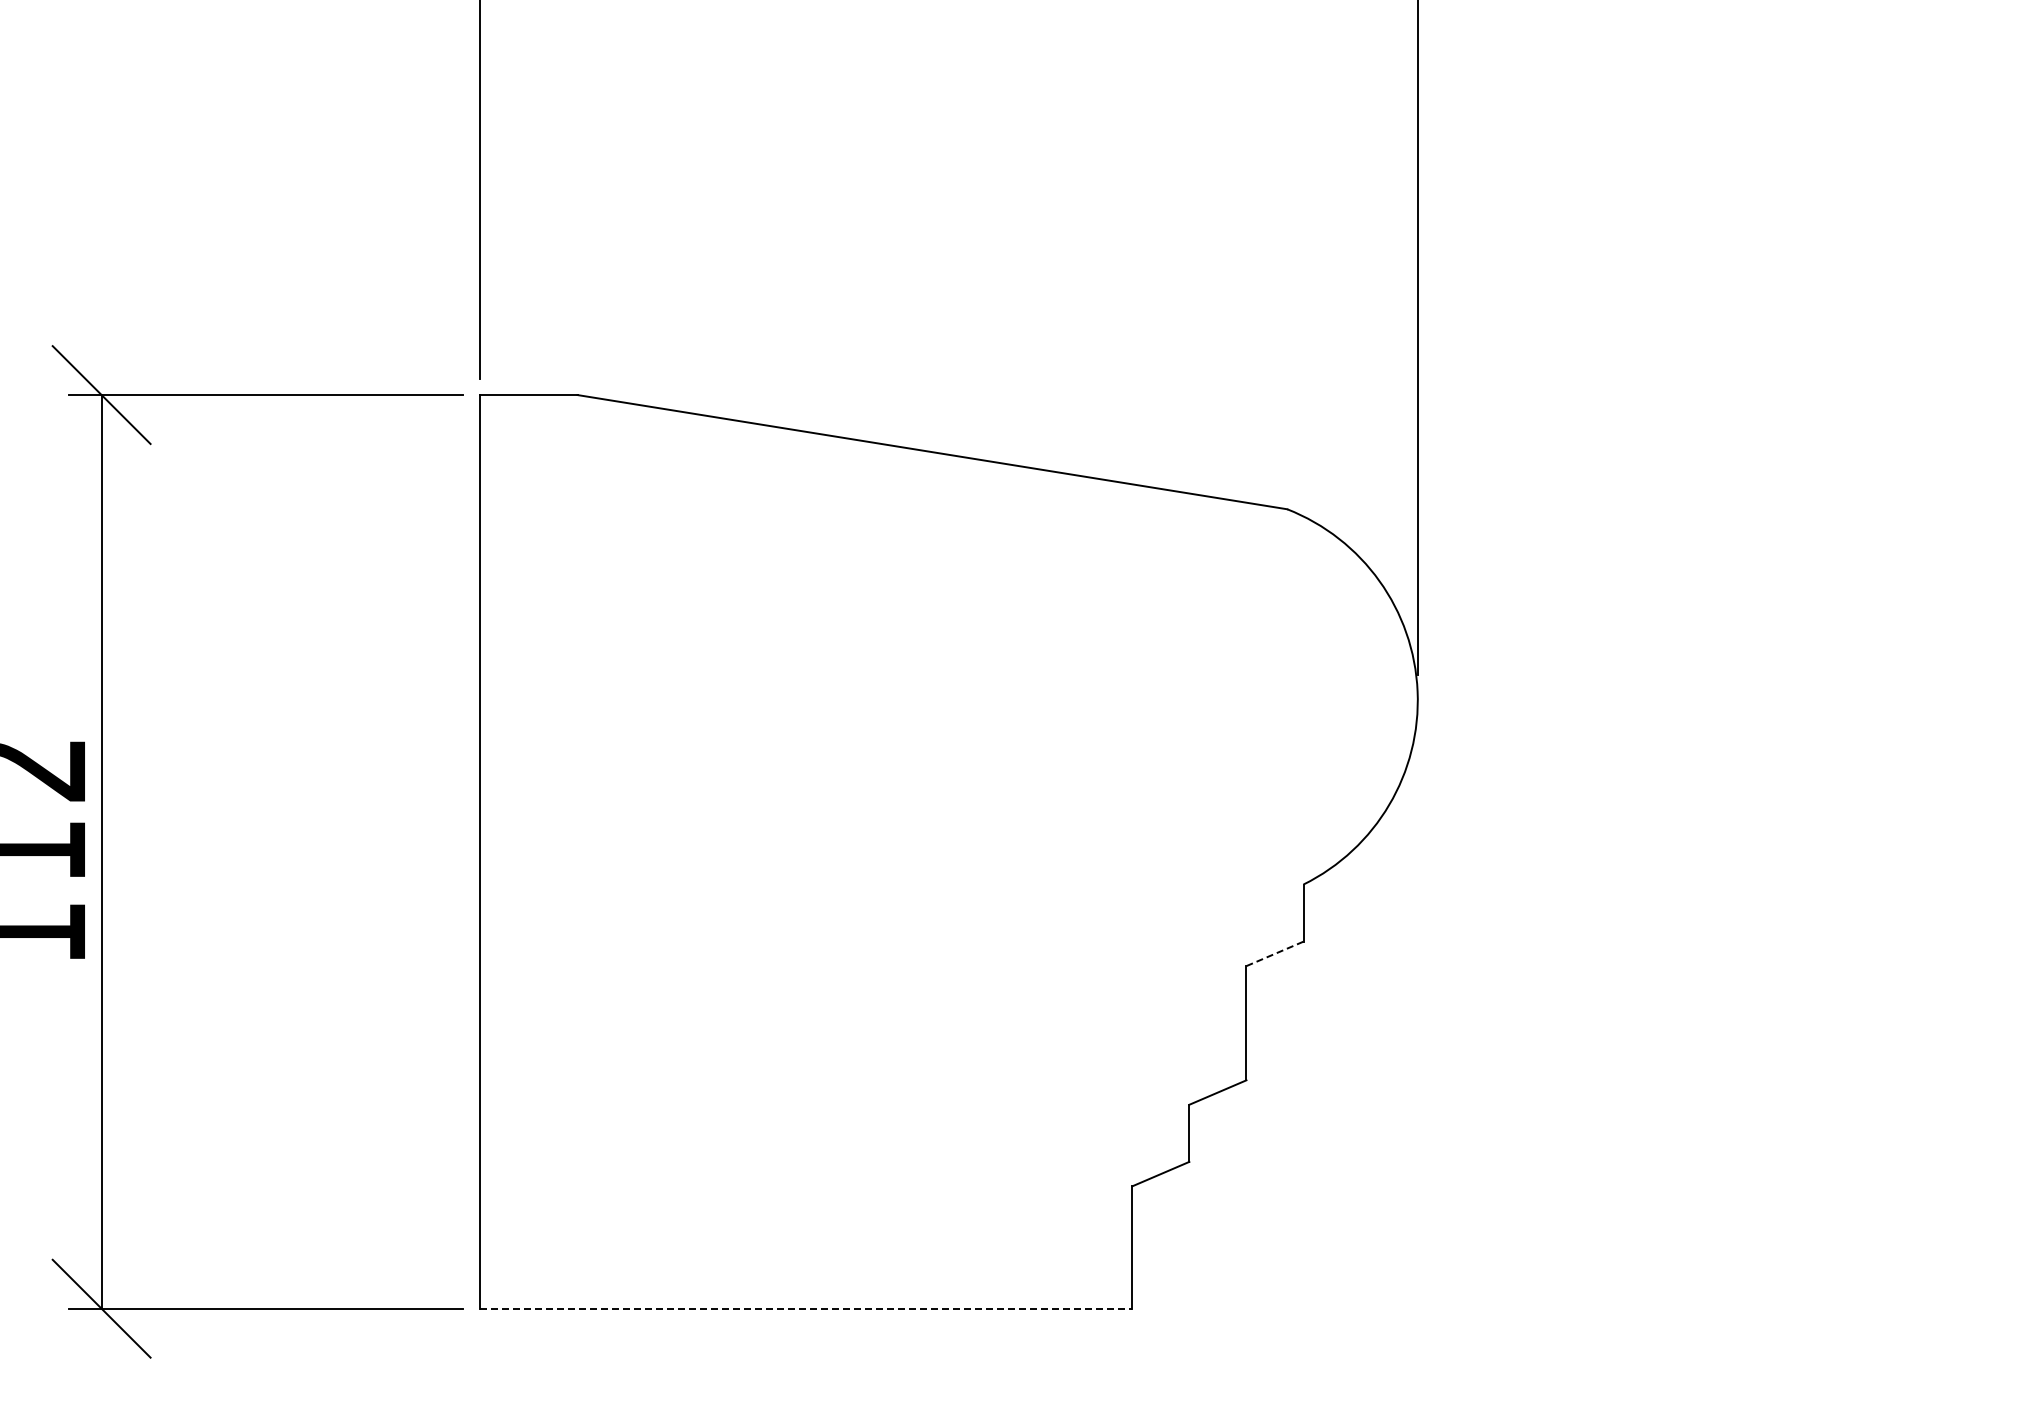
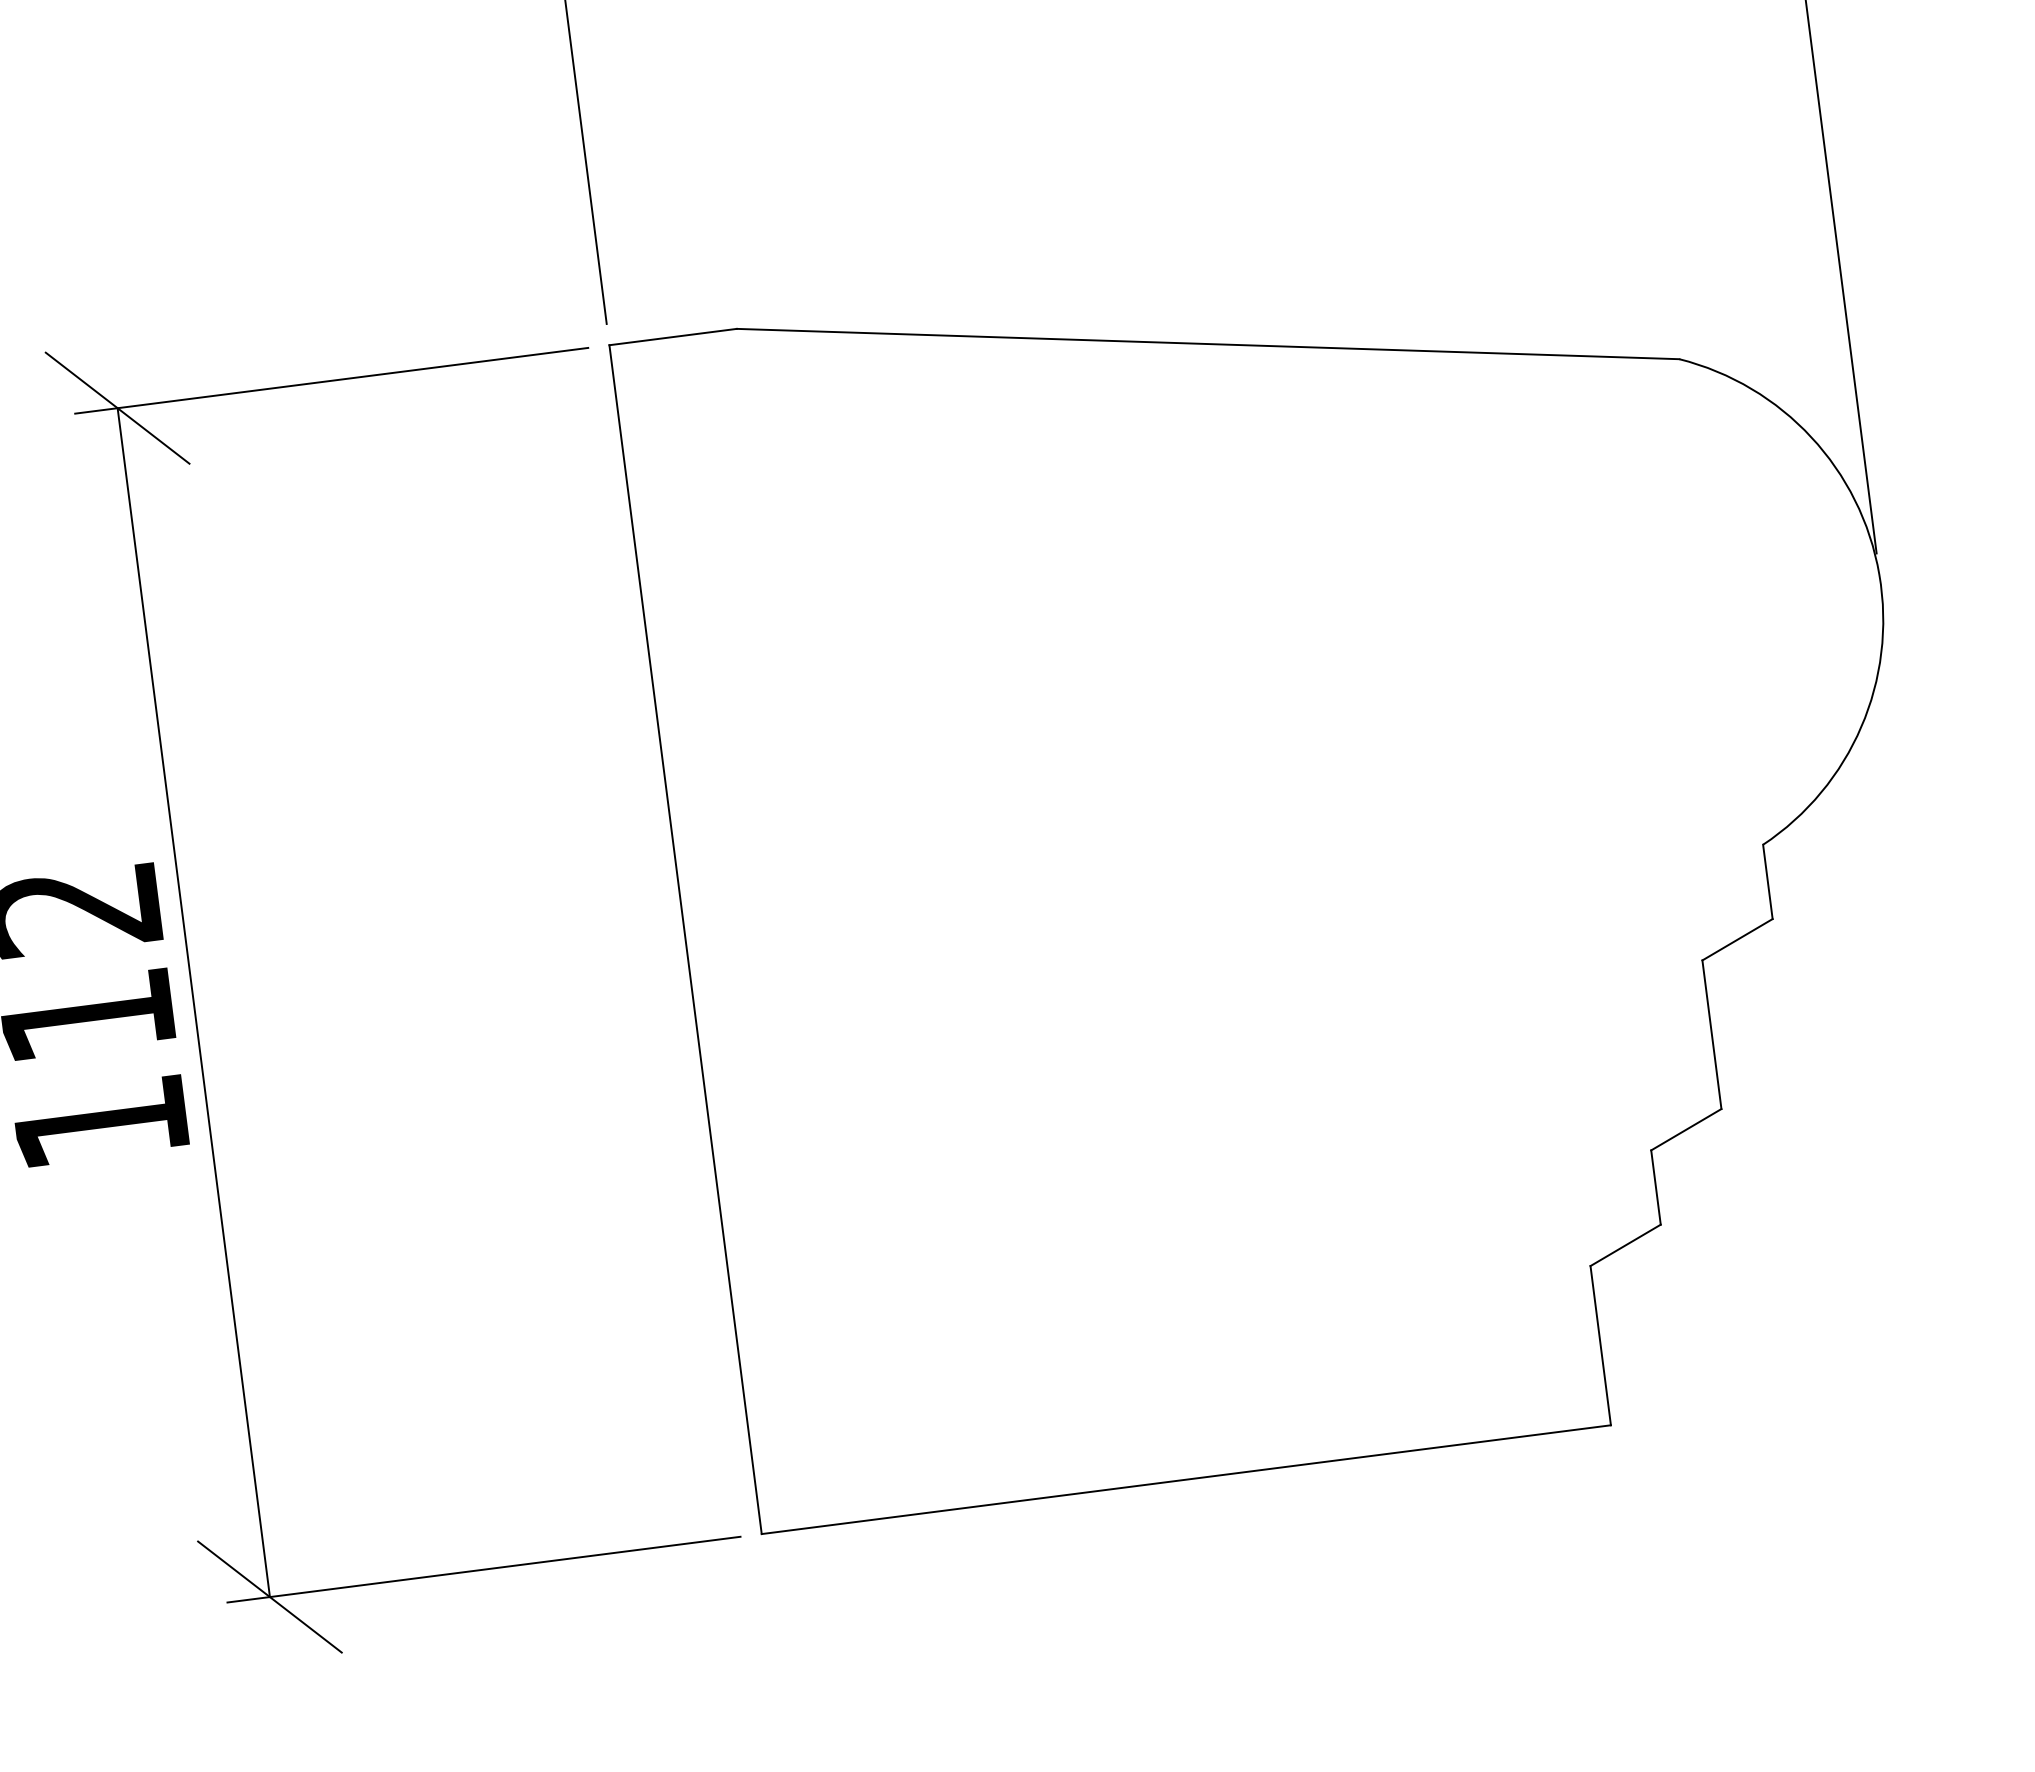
line: (1275, 953) -> (1738, 939), dashed -> solid
line: (806, 1308) -> (1187, 1479), dashed -> solid

